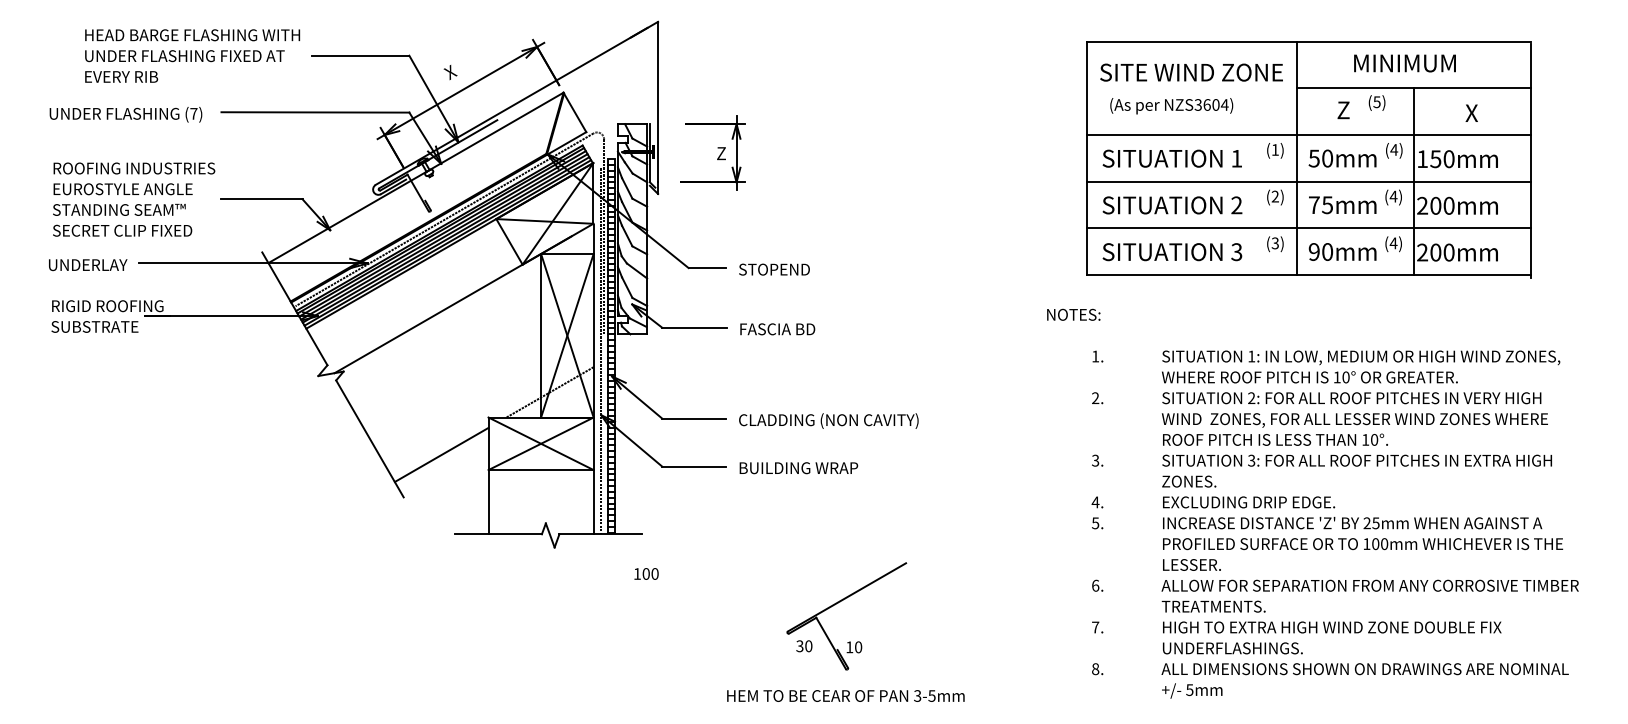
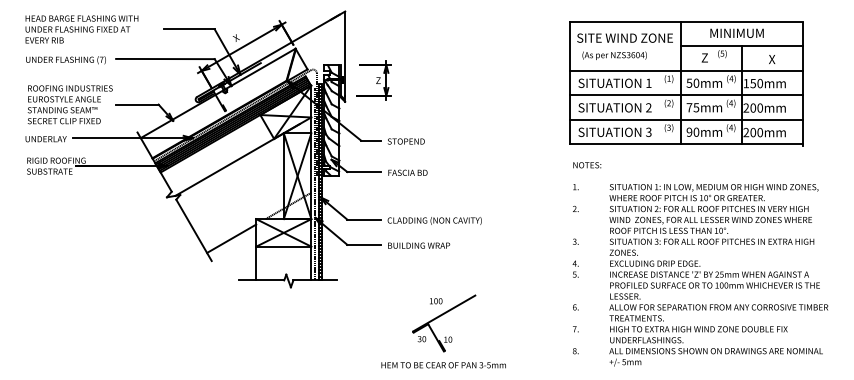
text: (191, 56) -> (81, 29), moved
text: (1074, 315) -> (587, 165), moved
text: (647, 574) -> (436, 301), moved

